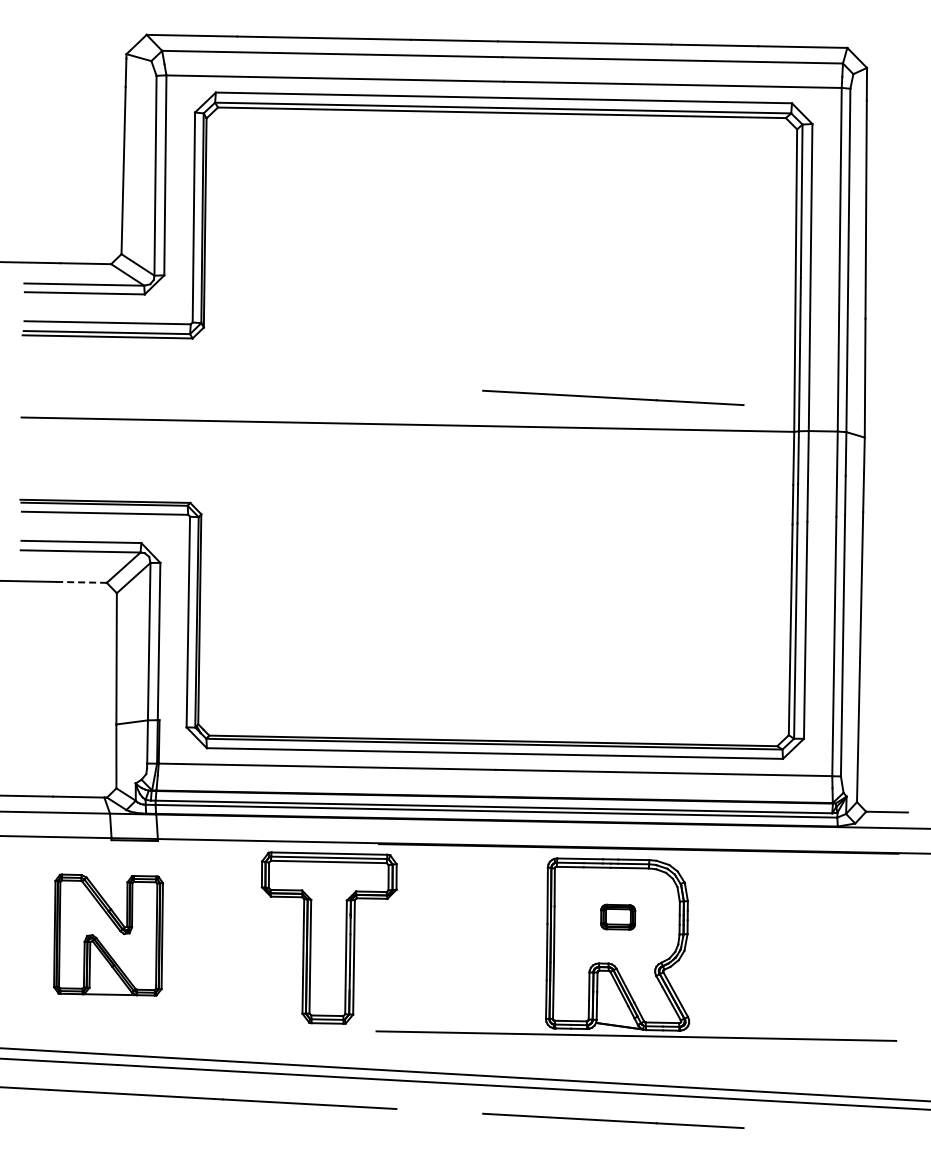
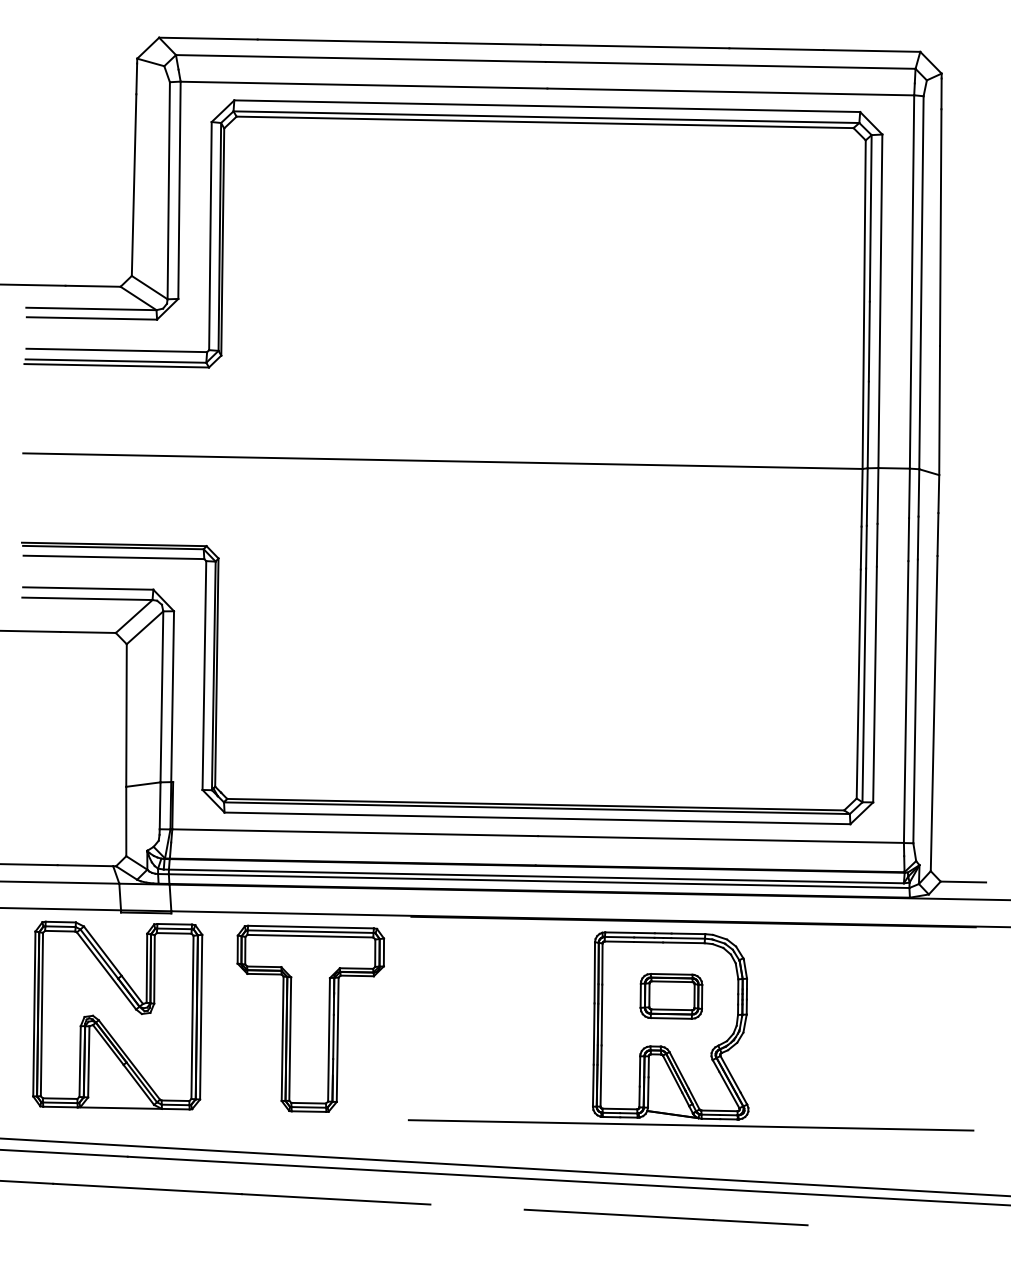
line: (613, 397) -> (666, 431), removed
line: (81, 582) -> (88, 632), dashed -> solid
part: (617, 916) -> (670, 995), size x1.67
part: (108, 934) -> (117, 1014), size x1.43
part: (328, 937) -> (309, 1018), moved

